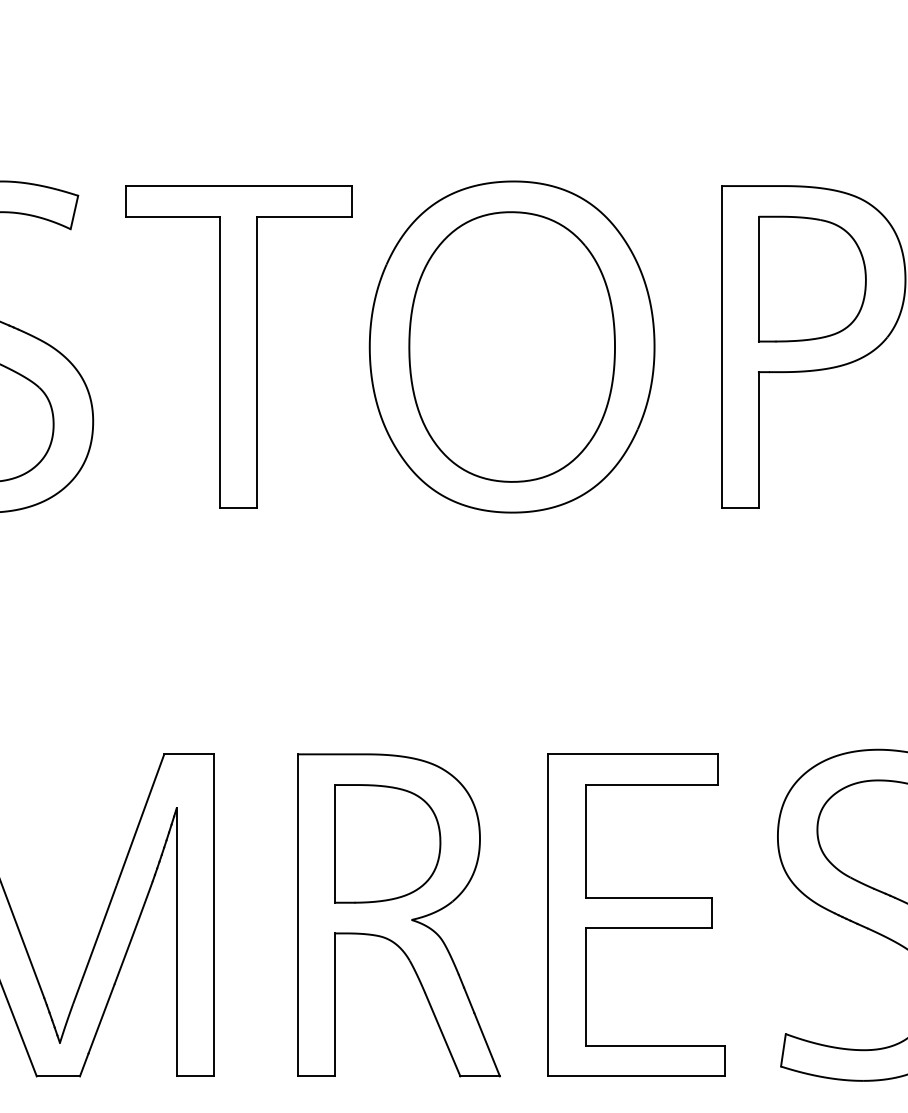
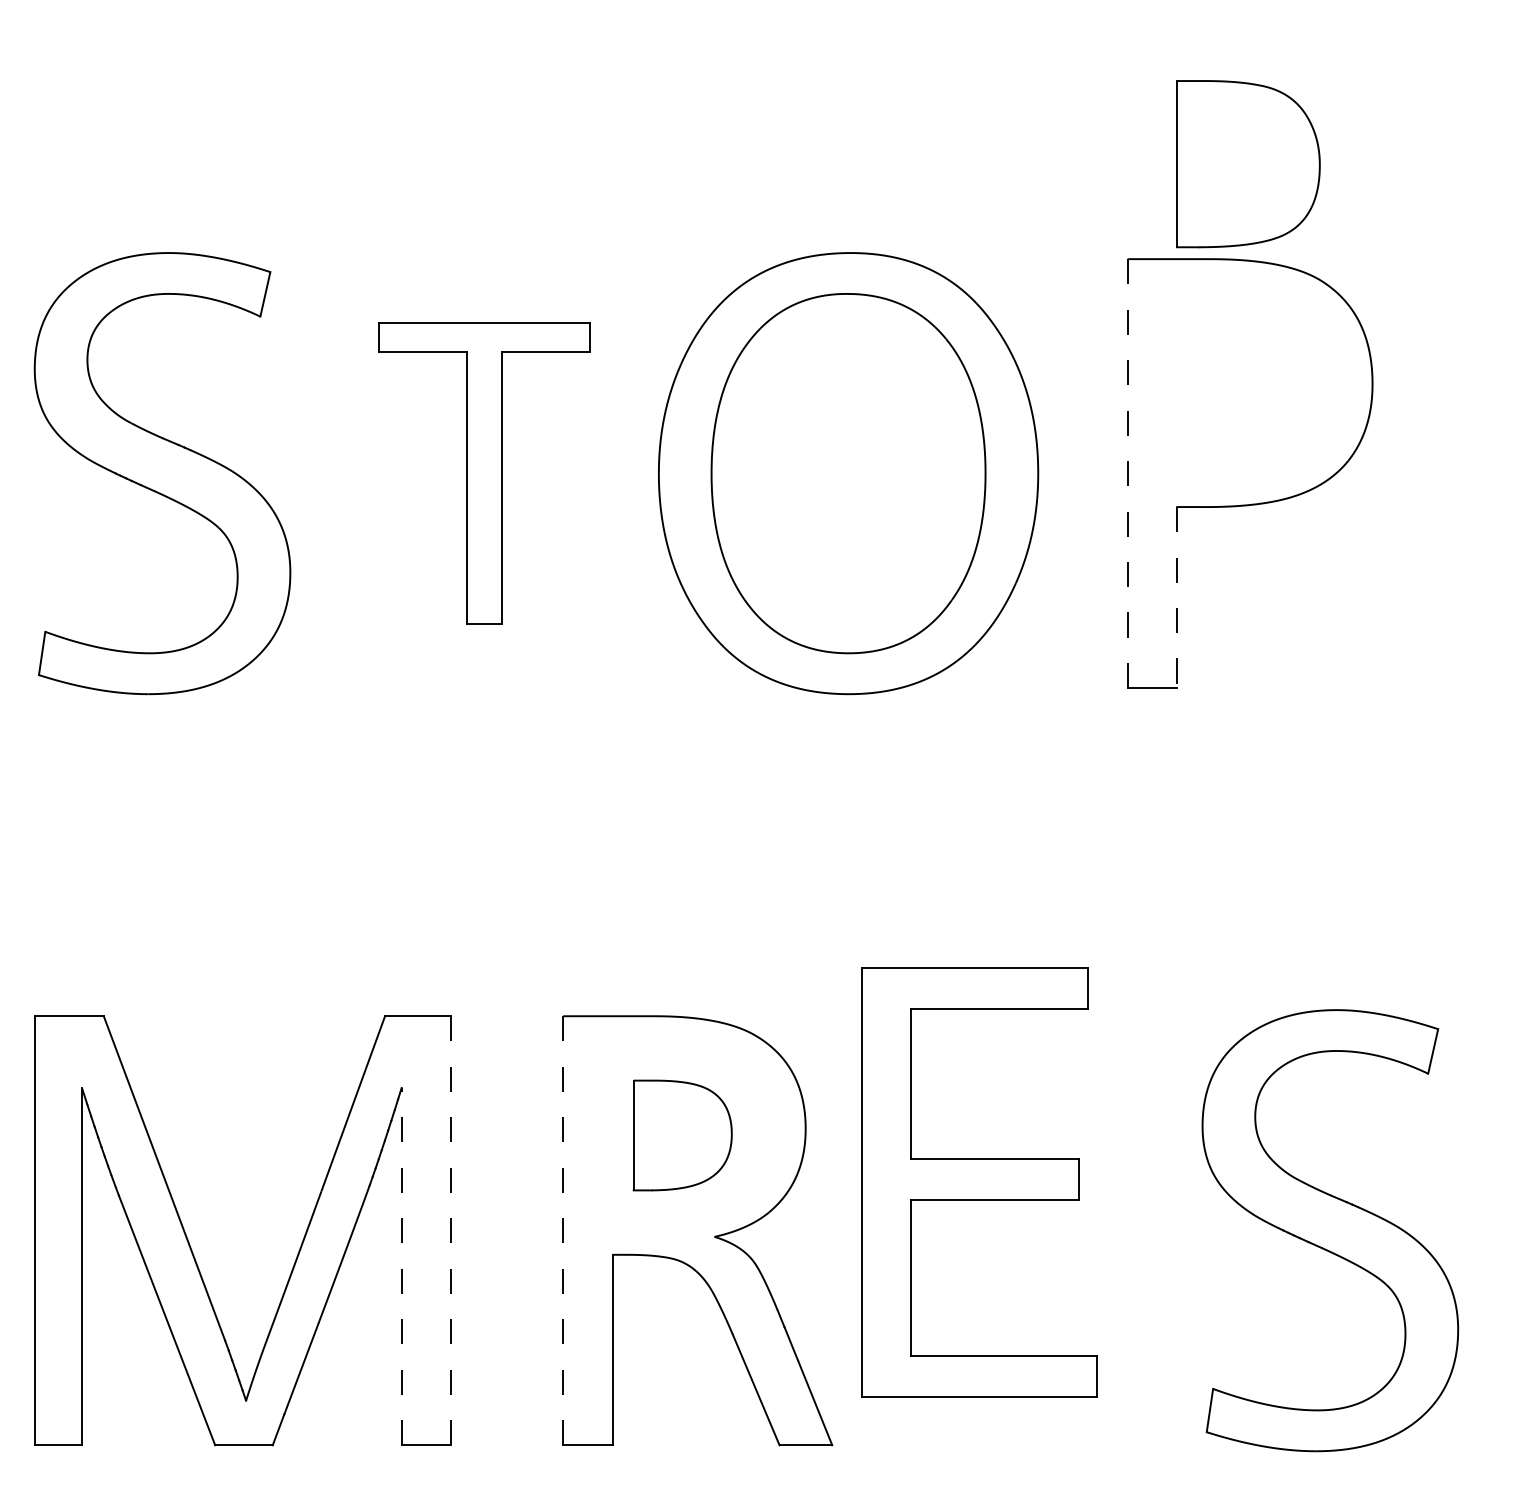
part: (812, 279) -> (1248, 164), moved
part: (238, 346) -> (484, 473), size x0.7
line: (721, 346) -> (1127, 473), solid -> dashed
line: (759, 440) -> (1177, 597), solid -> dashed
part: (387, 843) -> (682, 1135), size x0.7
line: (214, 915) -> (451, 1230), solid -> dashed
line: (298, 915) -> (563, 1230), solid -> dashed
part: (636, 915) -> (979, 1182), moved
line: (176, 942) -> (401, 1266), solid -> dashed

